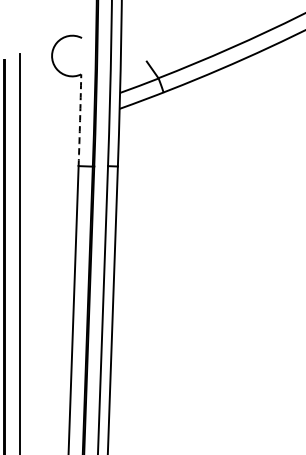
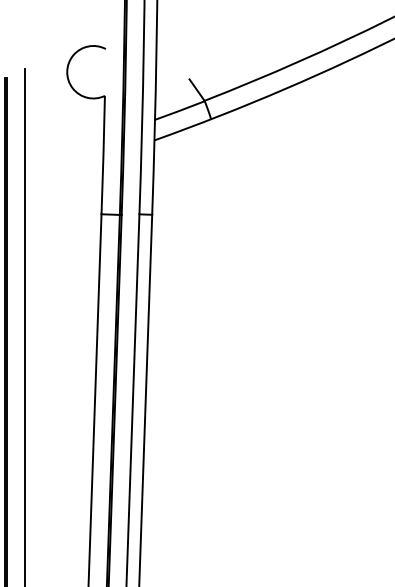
arc: (80, 120) -> (103, 155), dashed -> solid

